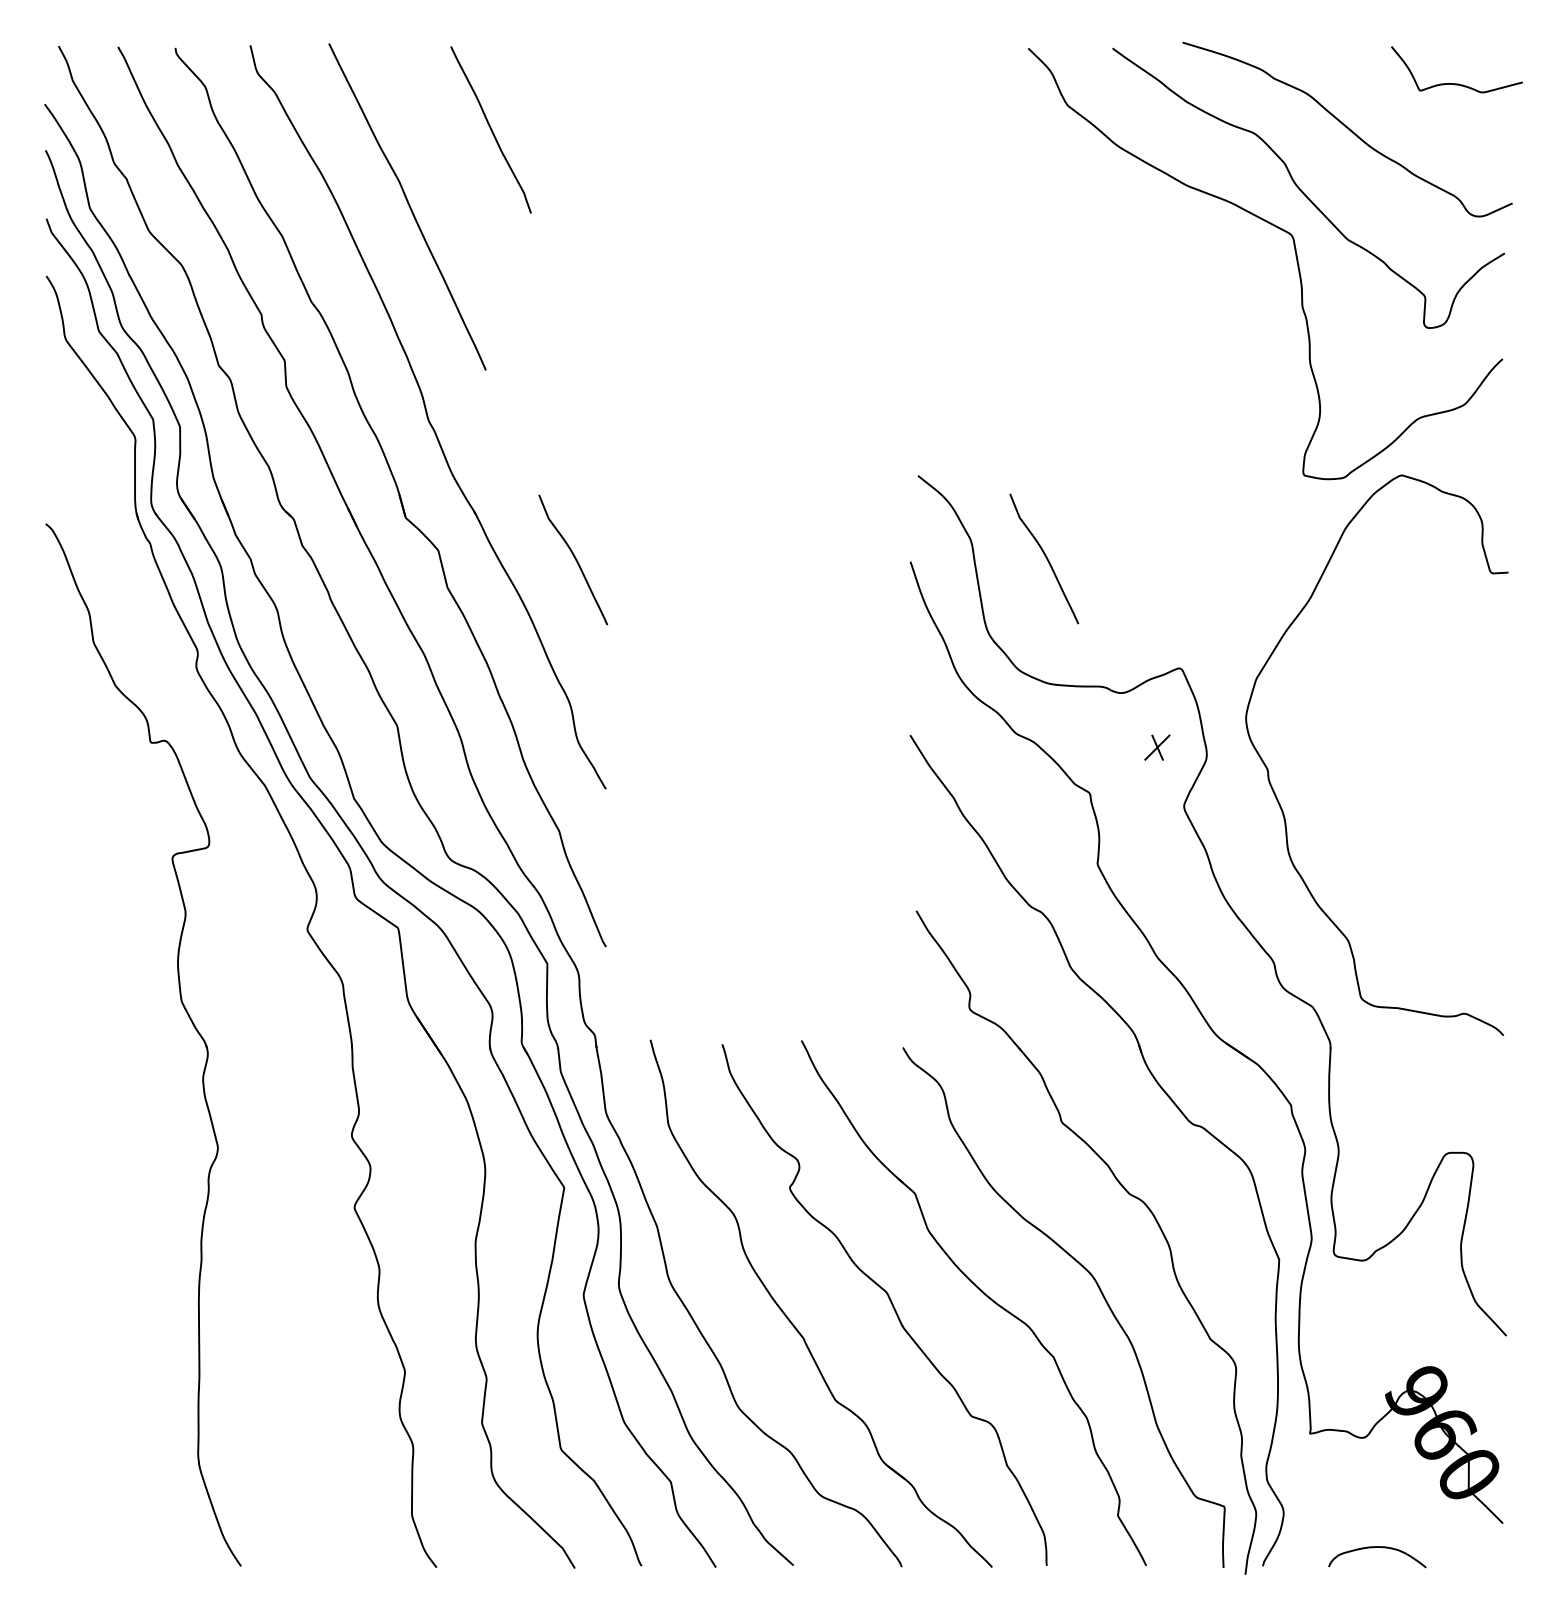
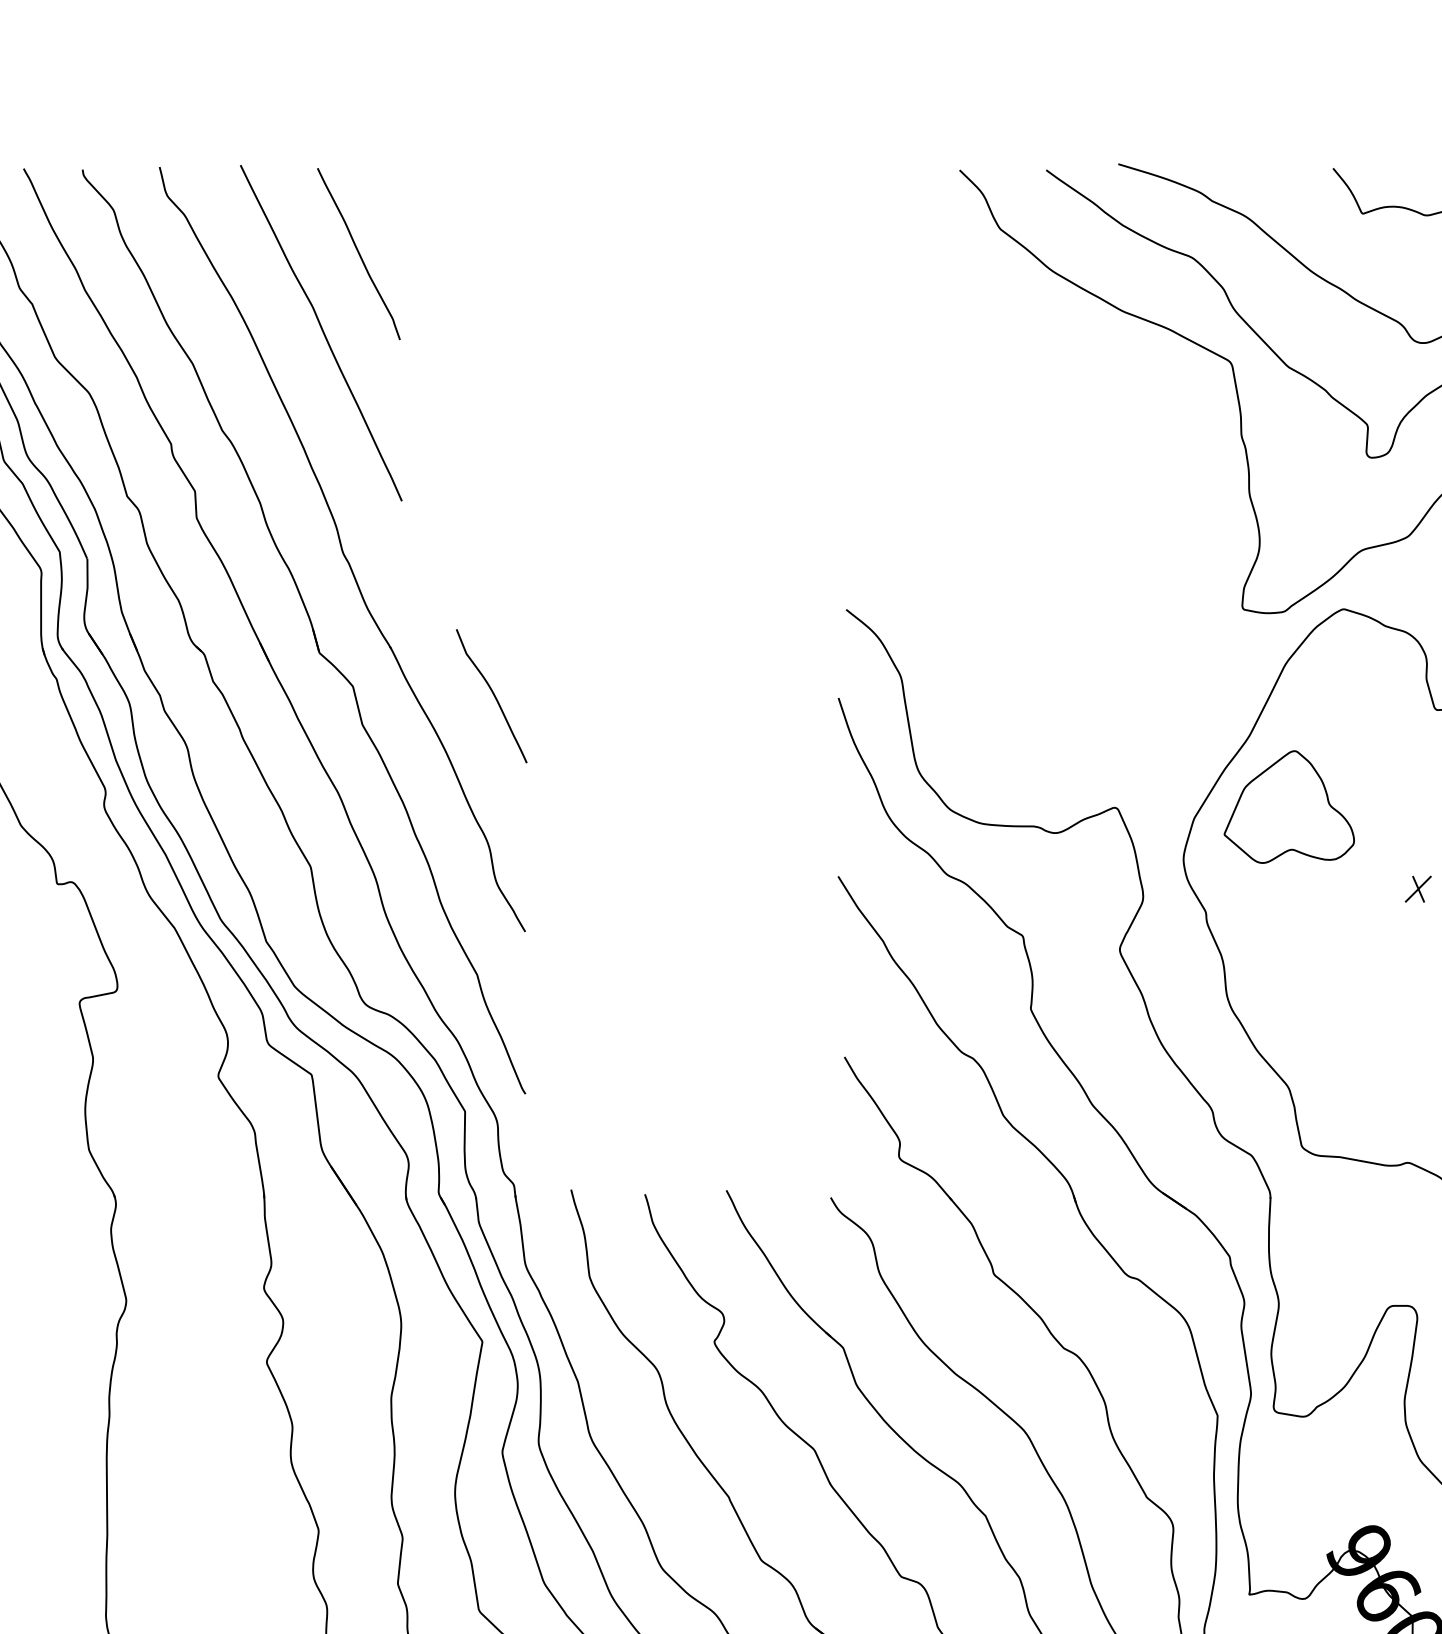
curve: (490, 129) -> (358, 253), moved
curve: (1045, 557) -> (977, 693), removed
part: (1348, 667) -> (1288, 806), added
part: (1157, 747) -> (1418, 889), moved

